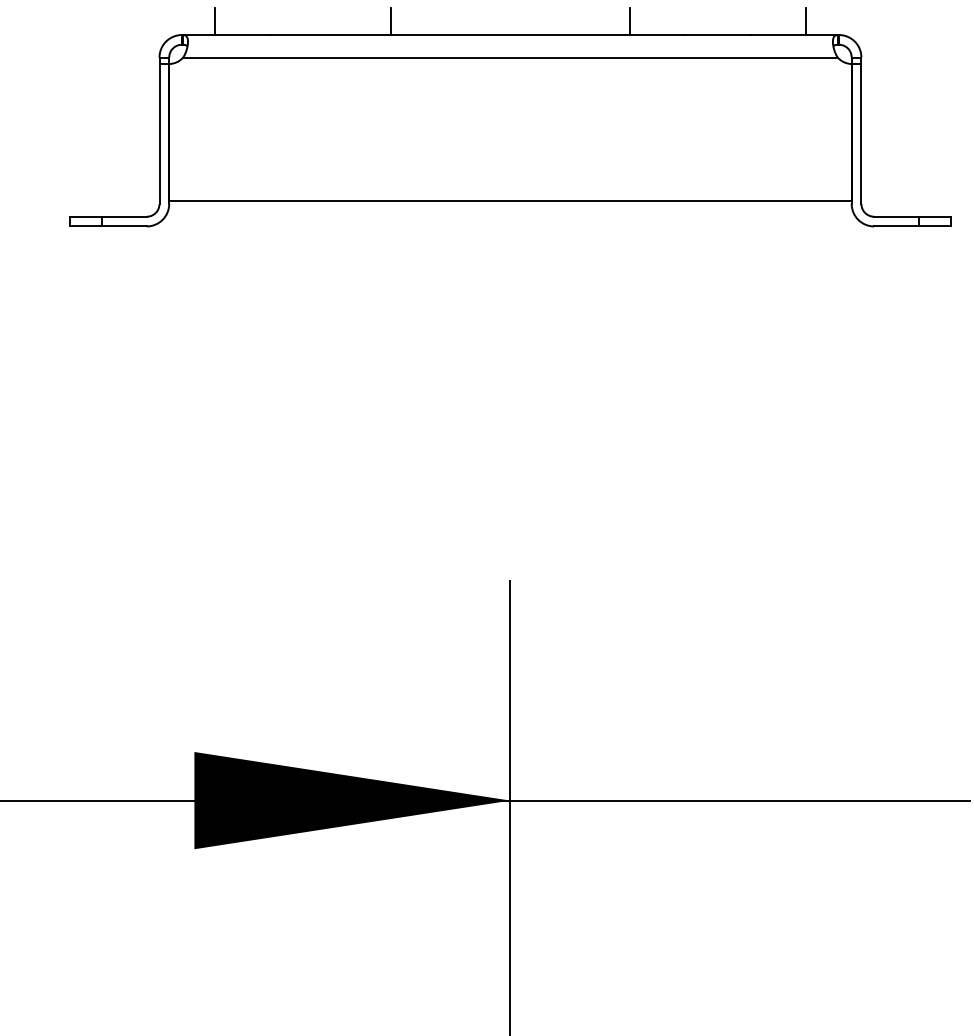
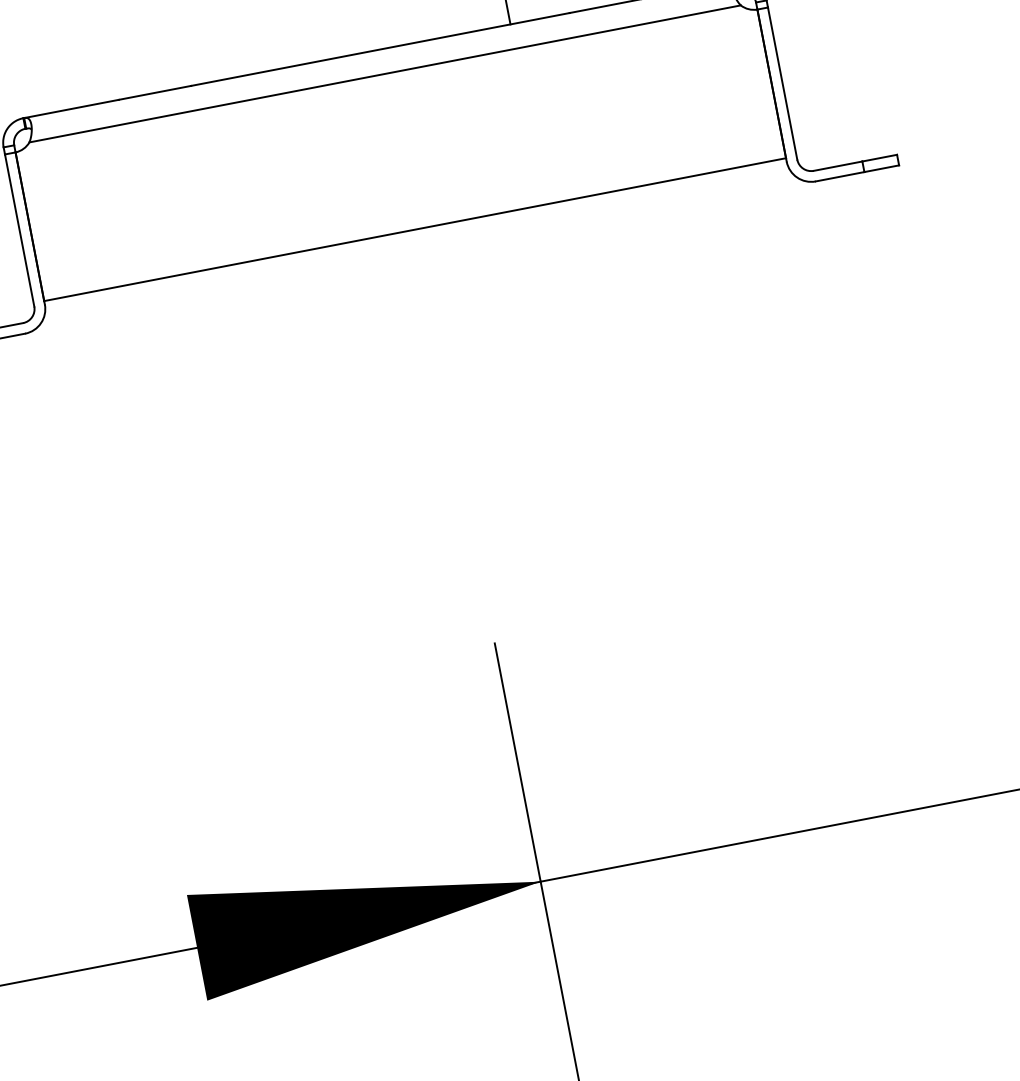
line: (215, 21) -> (56, 96), removed
line: (390, 21) -> (247, 59), removed

